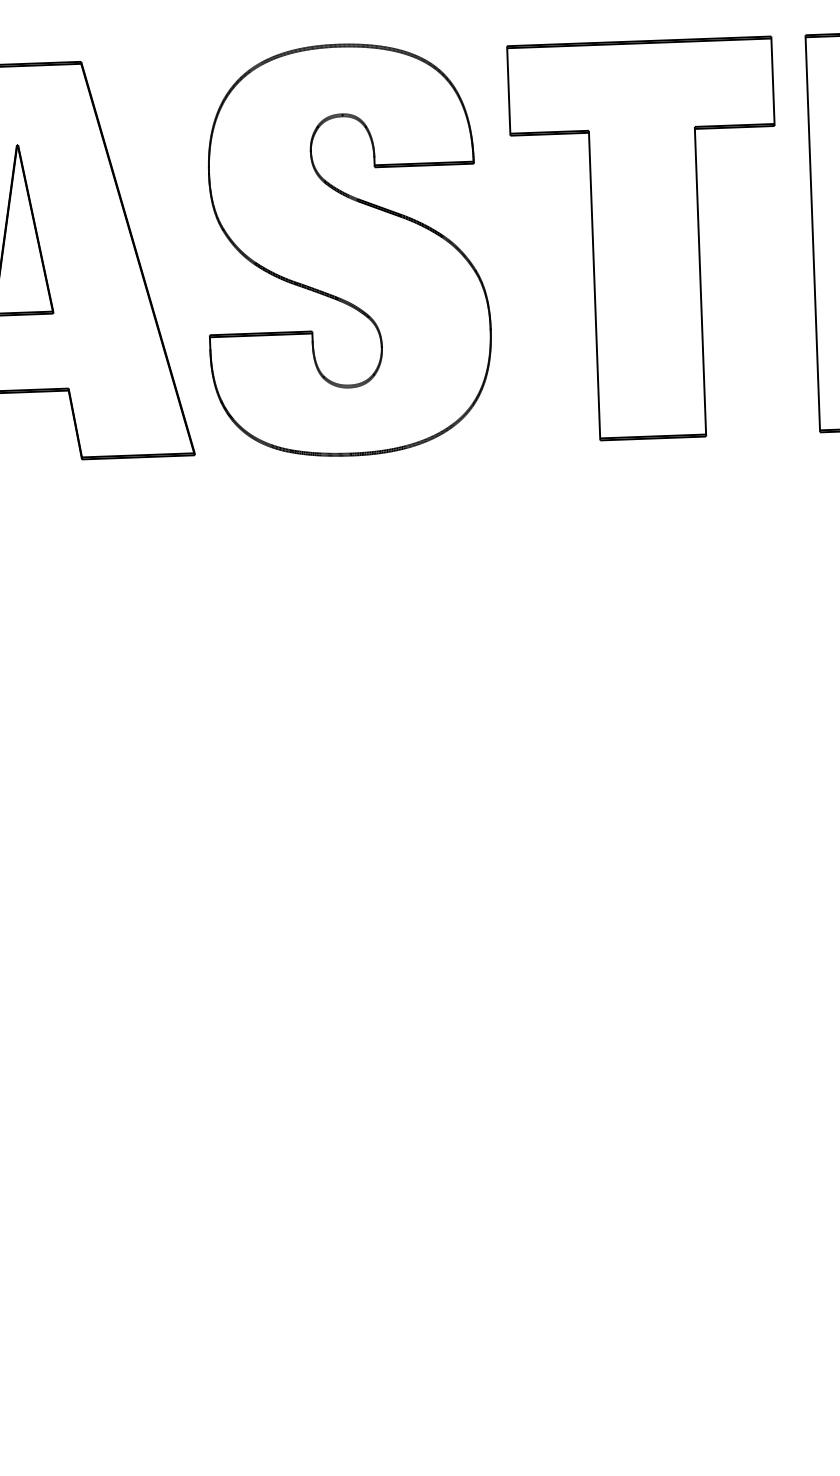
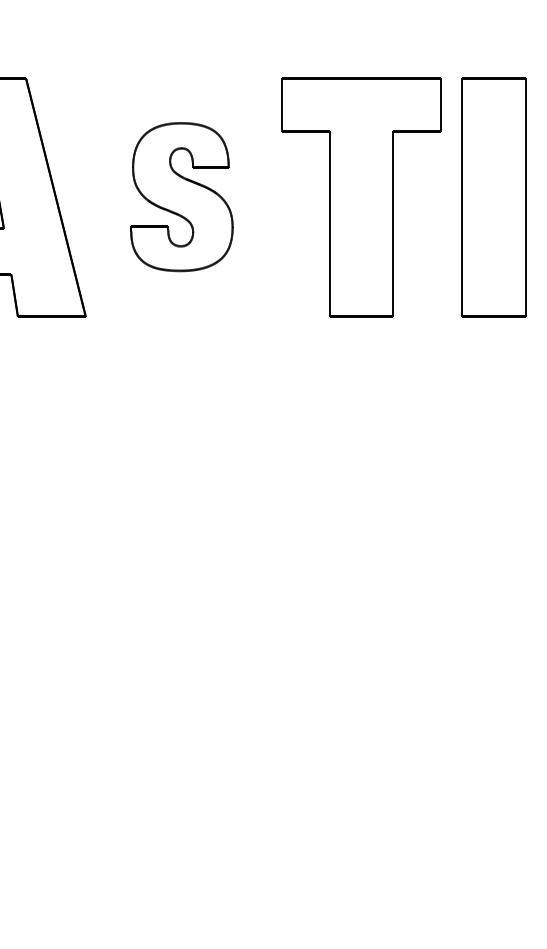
part: (346, 248) -> (181, 196), size x0.6

